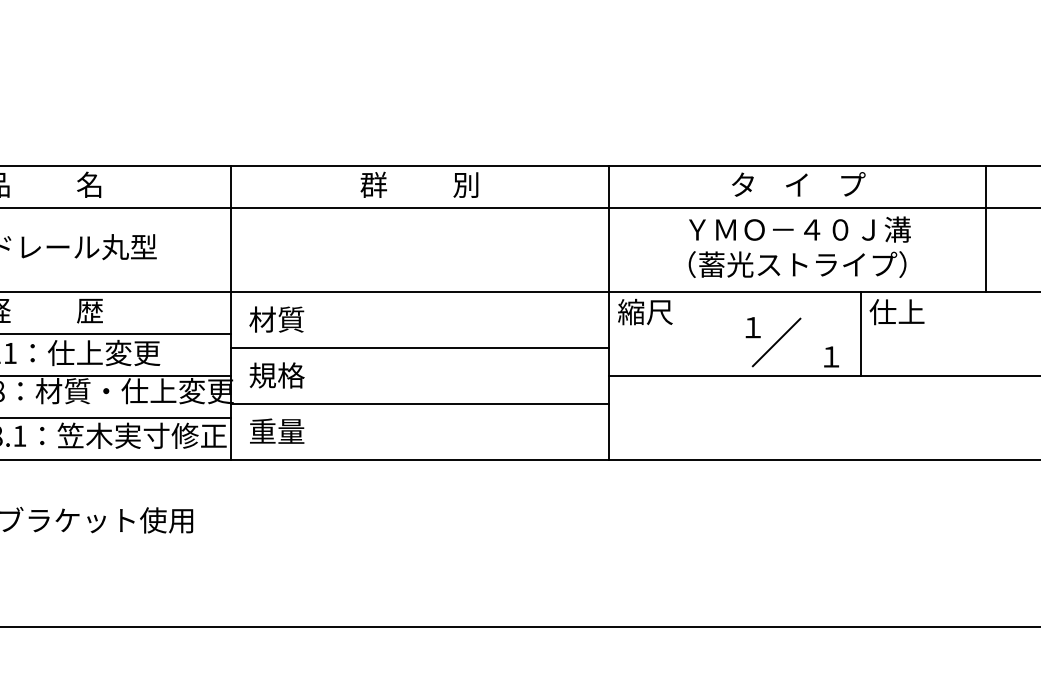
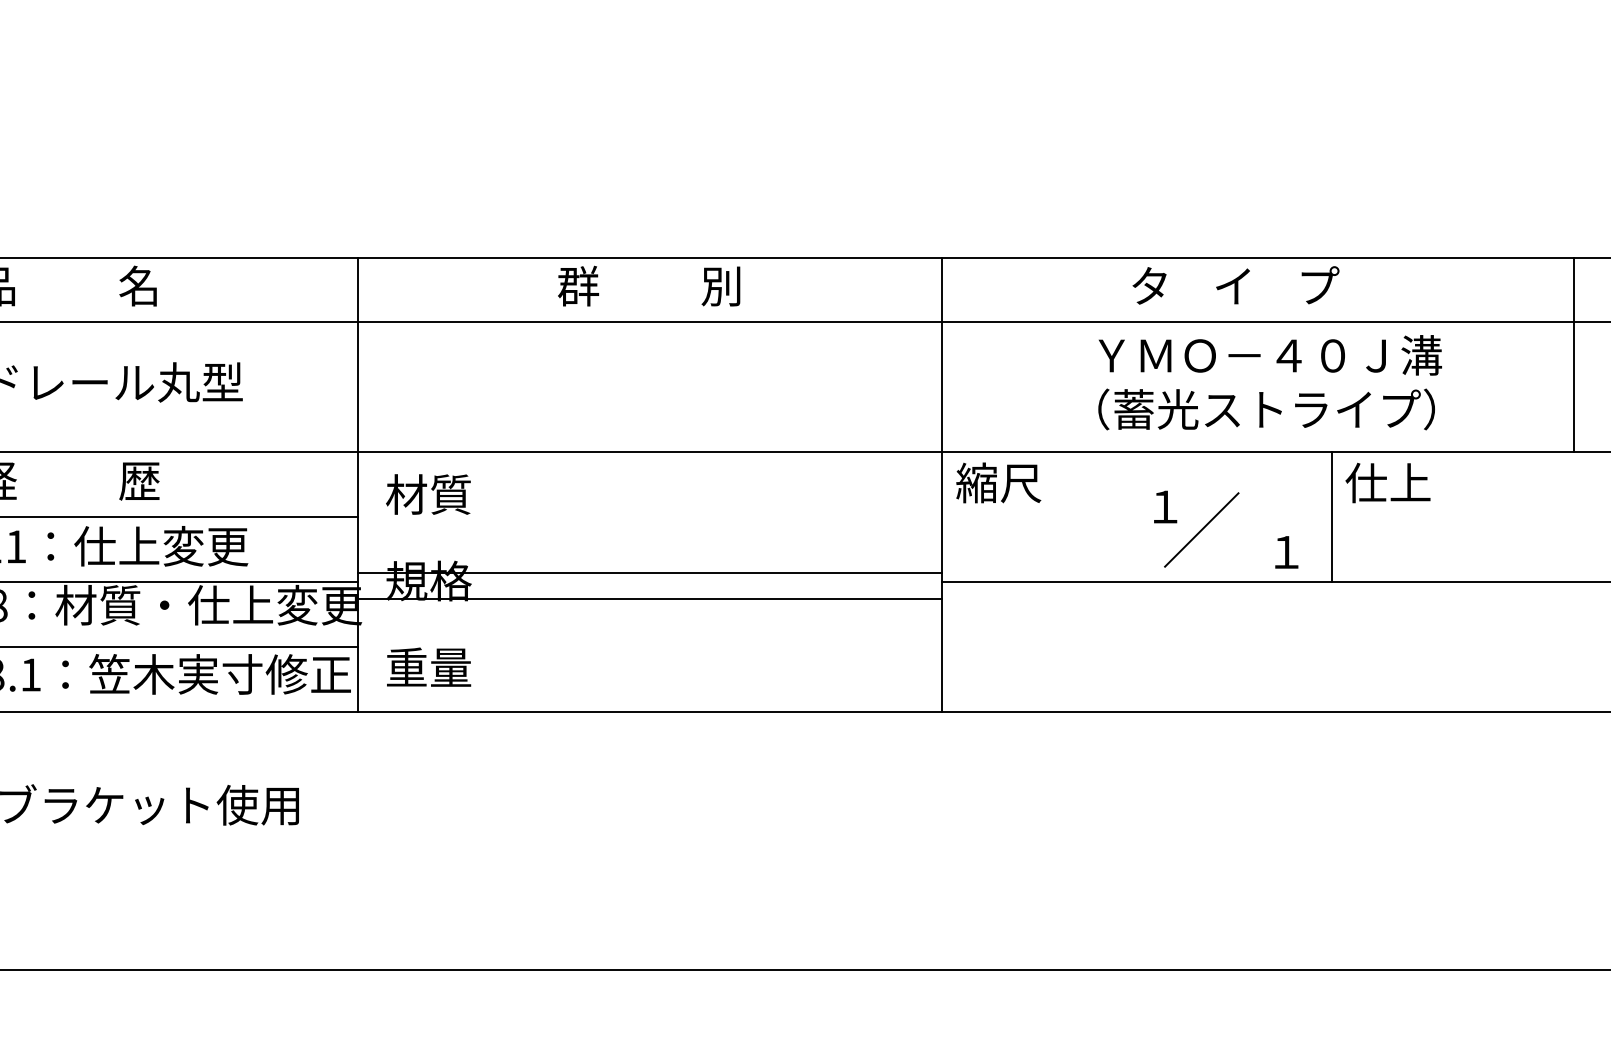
line: (986, 229) -> (1574, 355), moved
text: (799, 246) -> (1269, 381), moved
line: (419, 348) -> (649, 599), moved
line: (419, 404) -> (649, 573), moved

